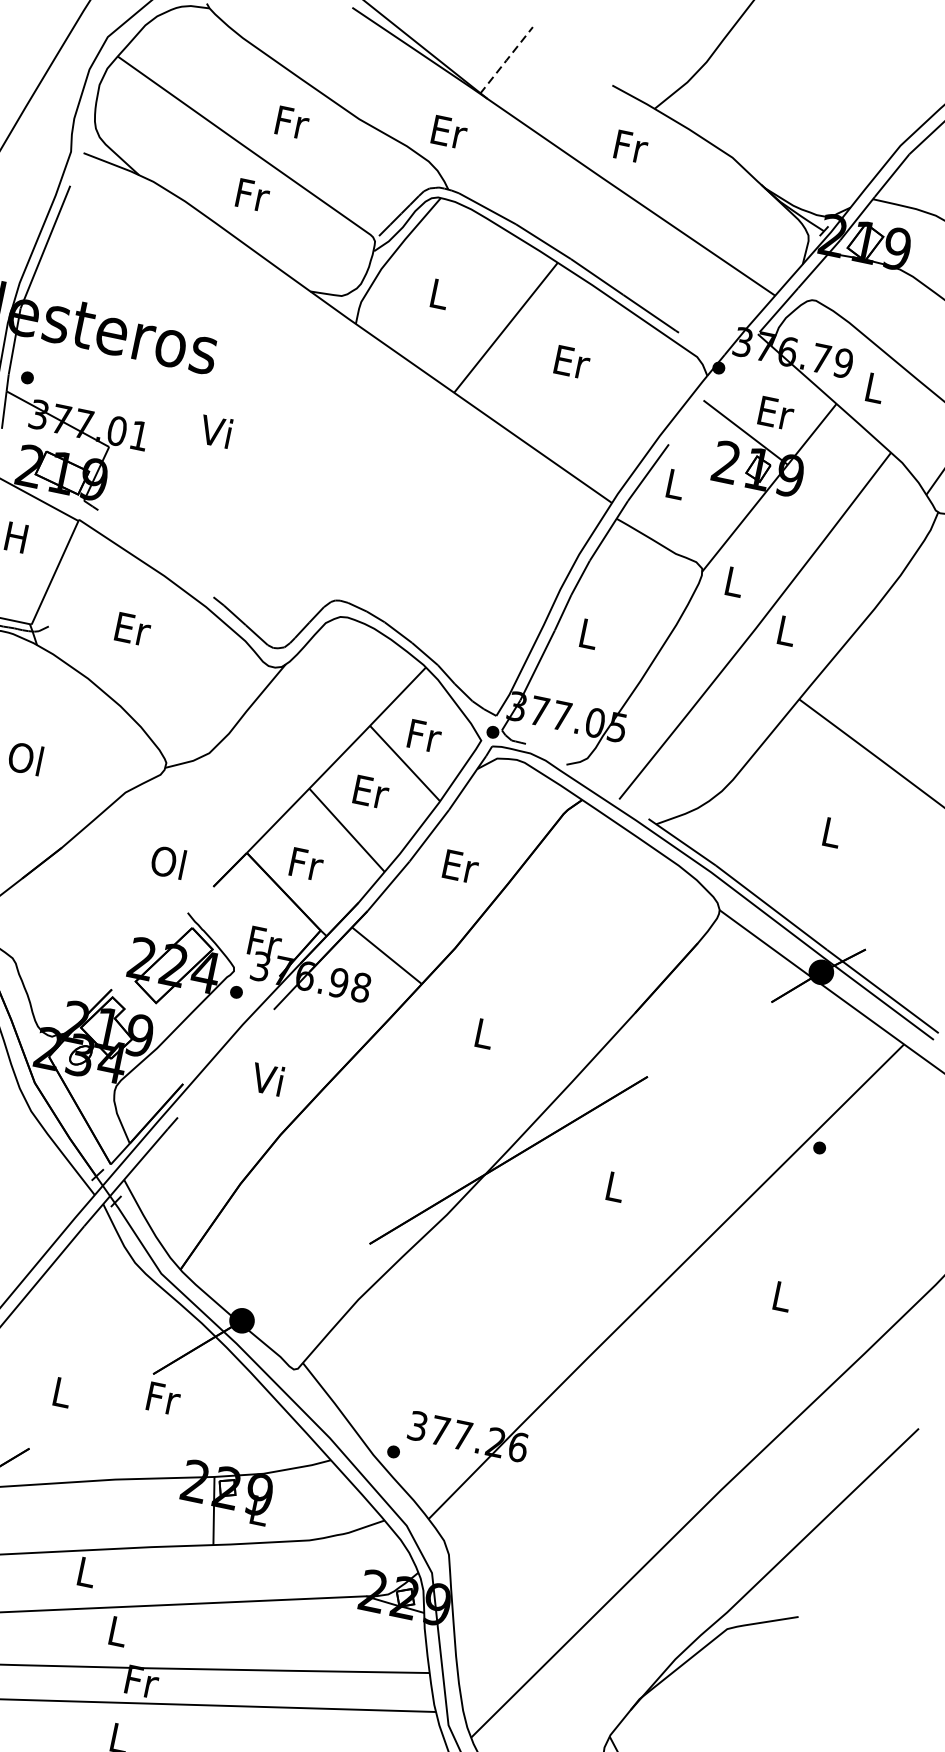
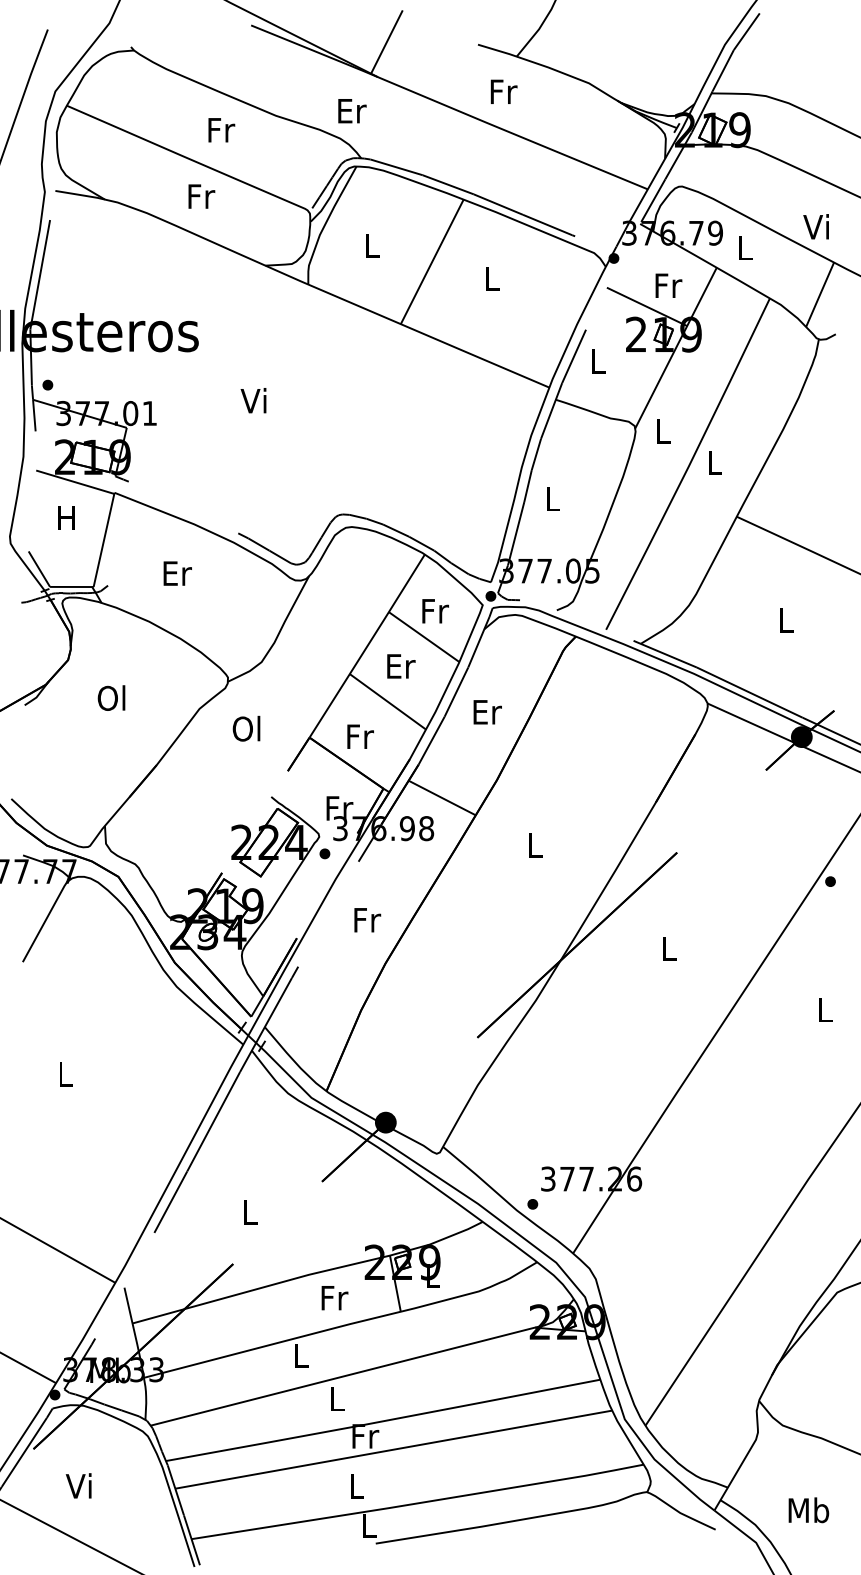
line: (506, 60) -> (386, 42), dashed -> solid
text: (572, 361) -> (492, 278), Er -> L
text: (775, 412) -> (668, 285), Er -> Fr
text: (215, 431) -> (253, 400), moved
text: (168, 861) -> (246, 728), moved
text: (269, 1079) -> (366, 919), Vi -> Fr
text: (163, 1399) -> (334, 1298), moved

